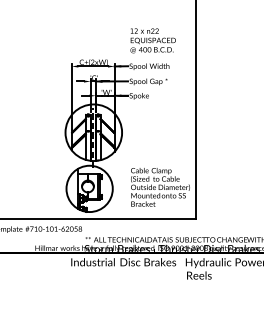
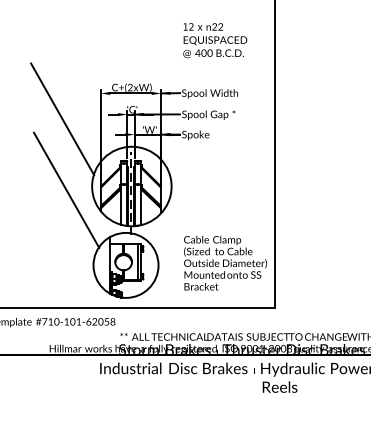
text: (152, 40) -> (214, 40), moved
line: (44, 84) -> (62, 118), added
line: (47, 135) -> (66, 190), added

